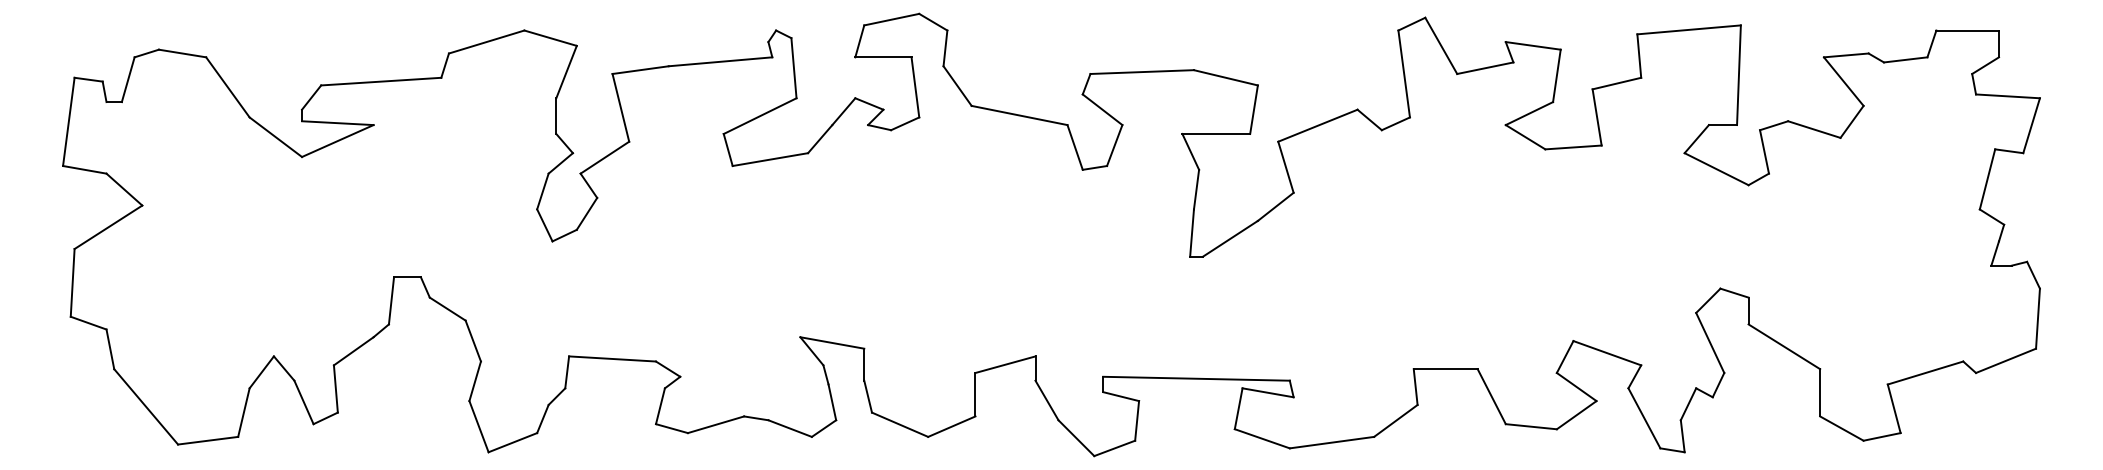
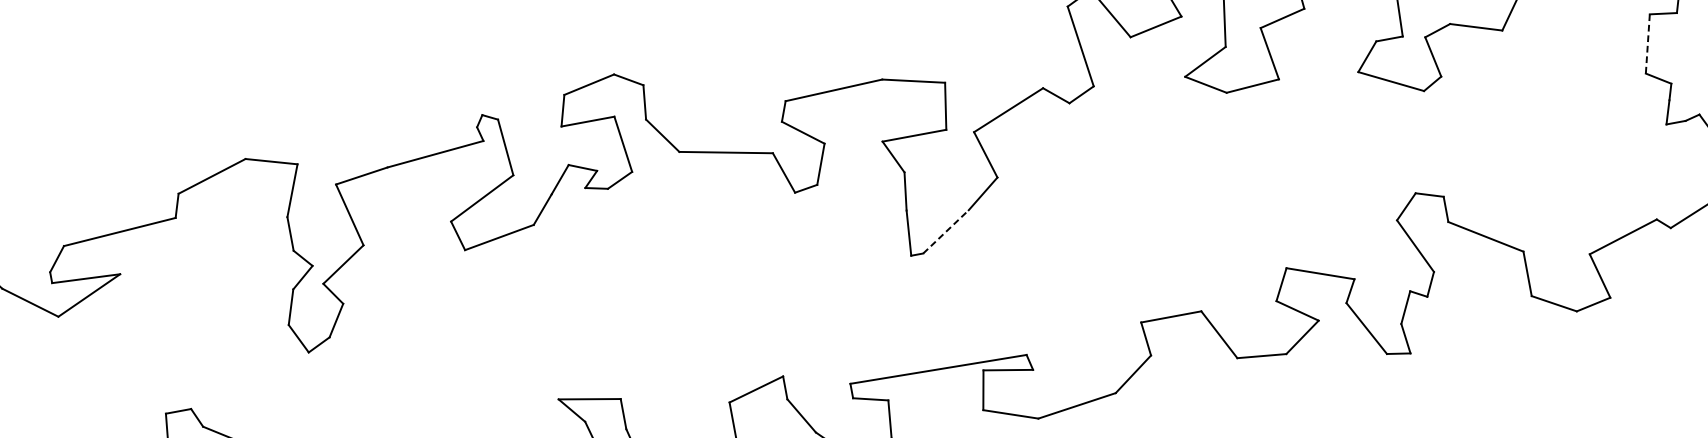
line: (1987, 179) -> (1647, 44), solid -> dashed
line: (1230, 238) -> (946, 231), solid -> dashed

